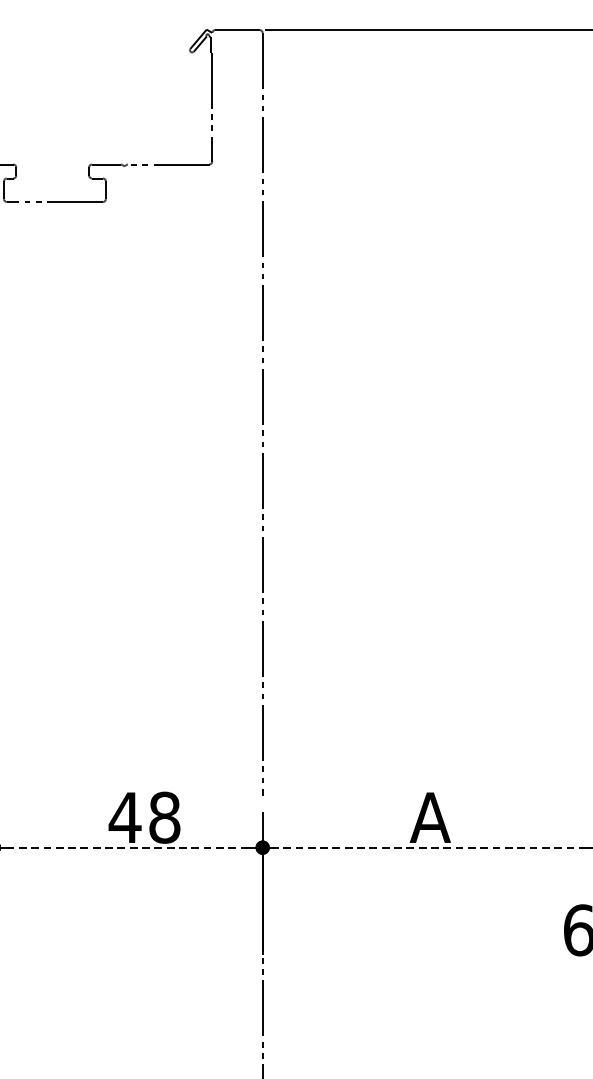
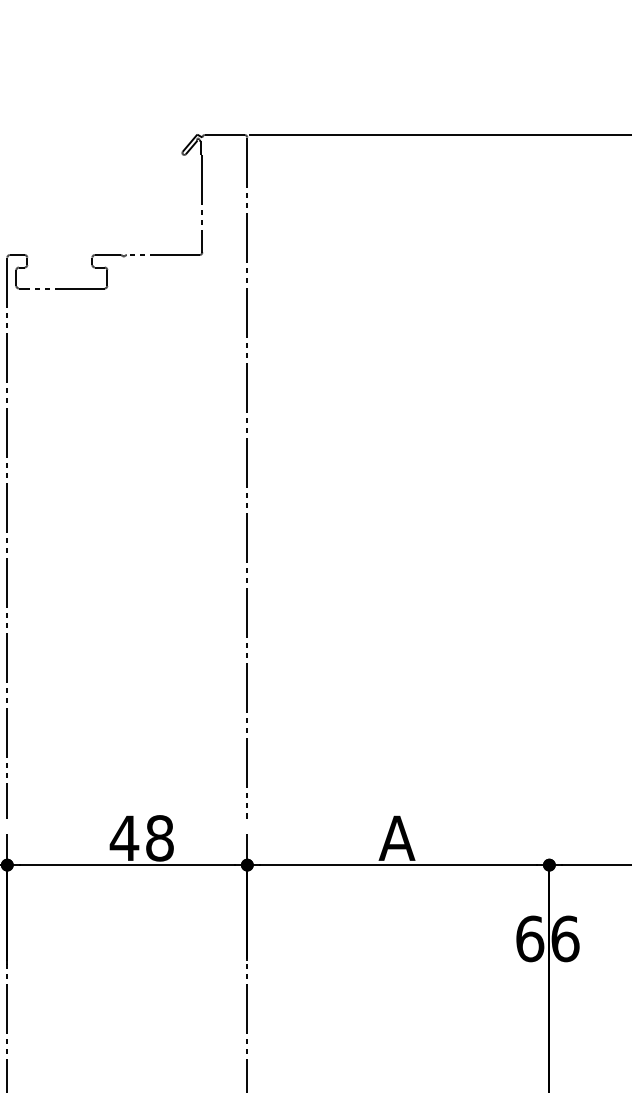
line: (127, 848) -> (126, 865), dashed -> solid
line: (430, 848) -> (397, 865), dashed -> solid

